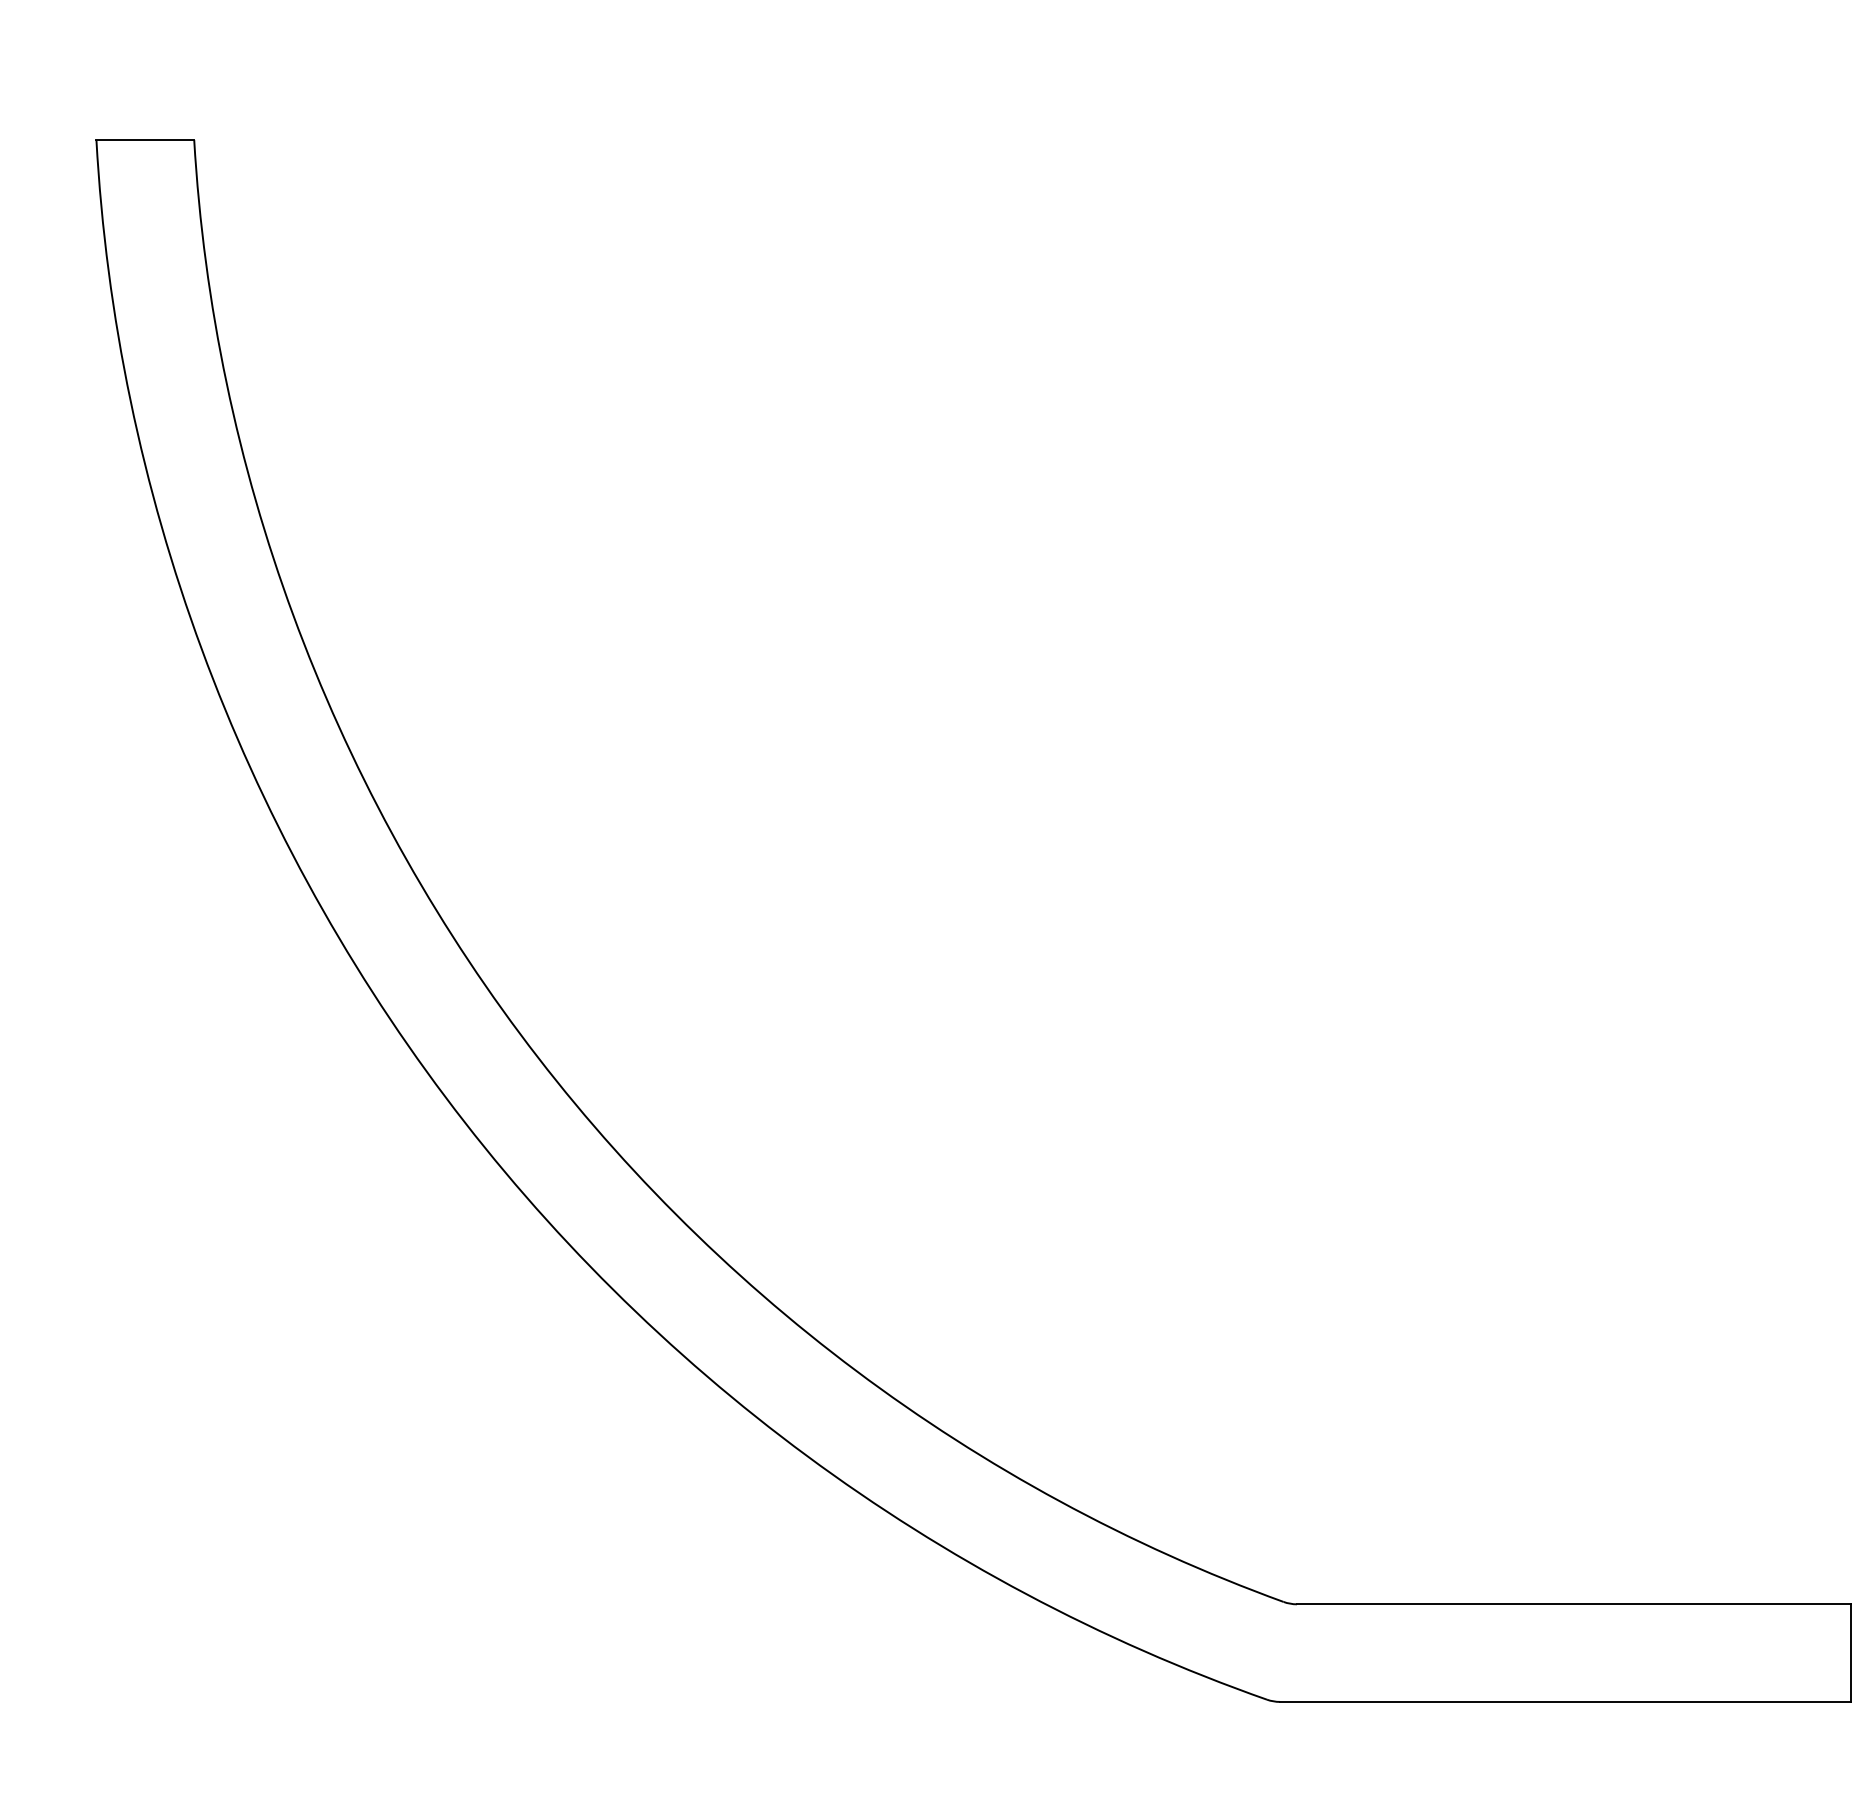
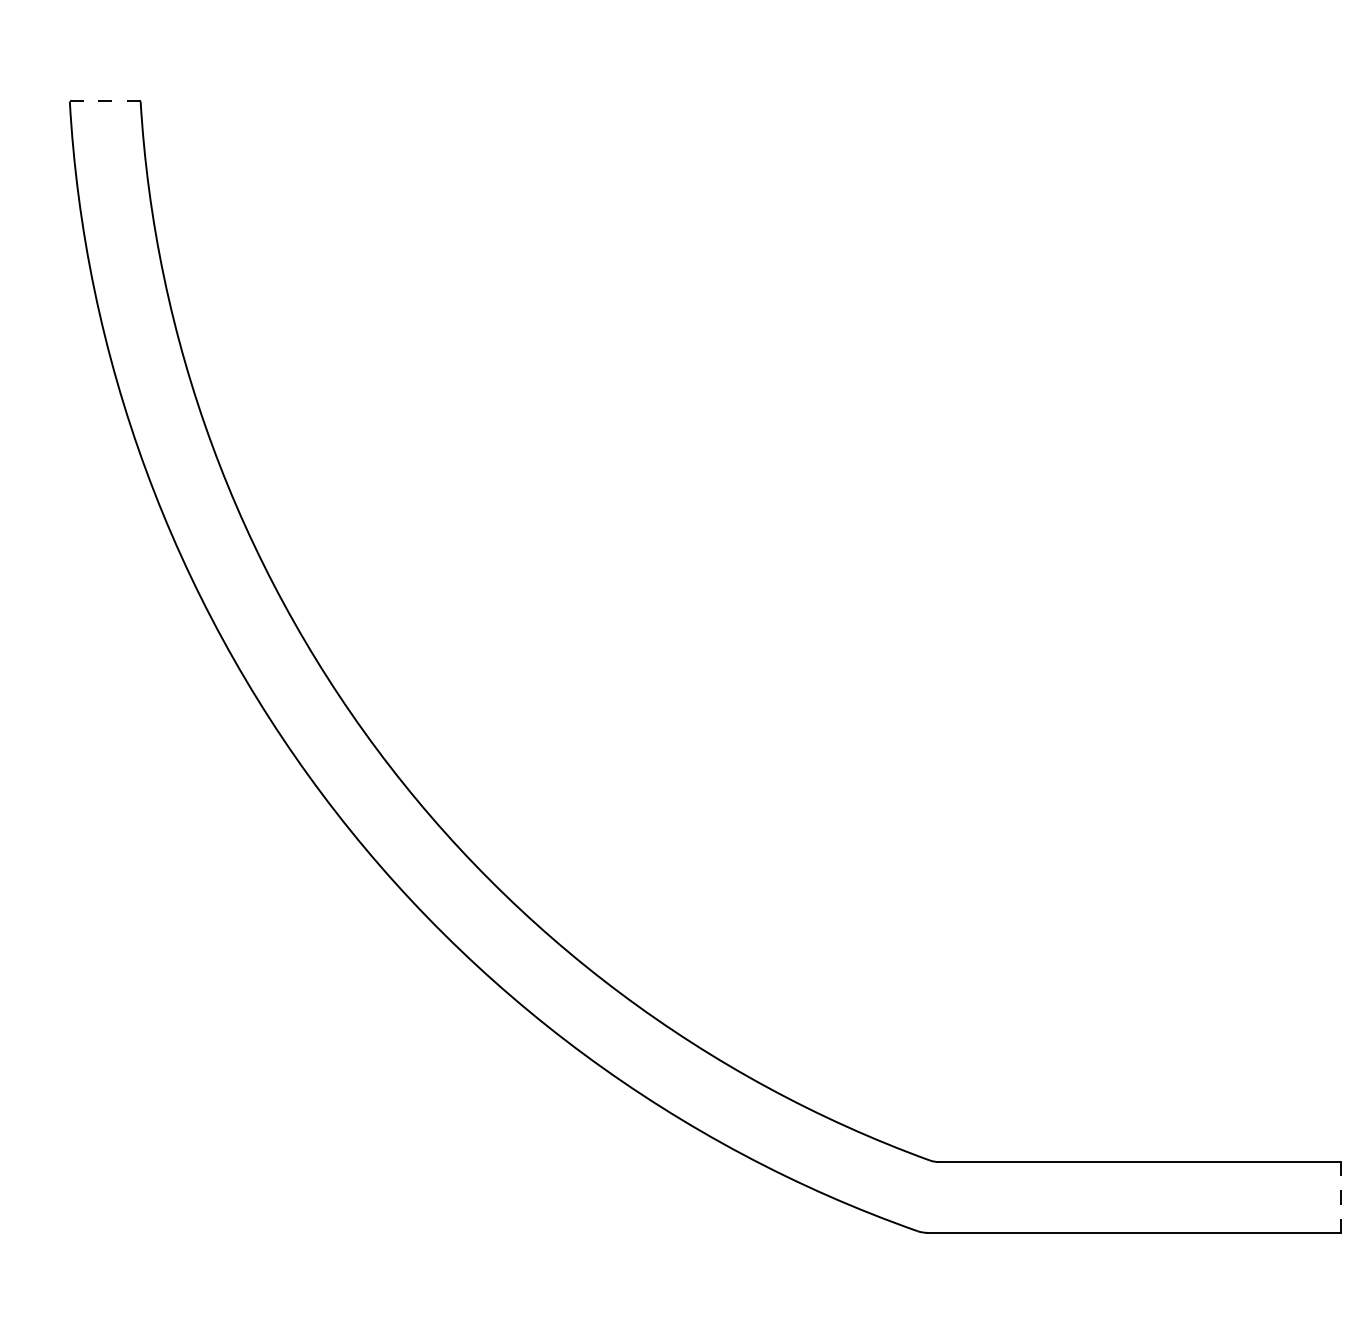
line: (144, 140) -> (104, 101), solid -> dashed
line: (1850, 1651) -> (1340, 1196), solid -> dashed

